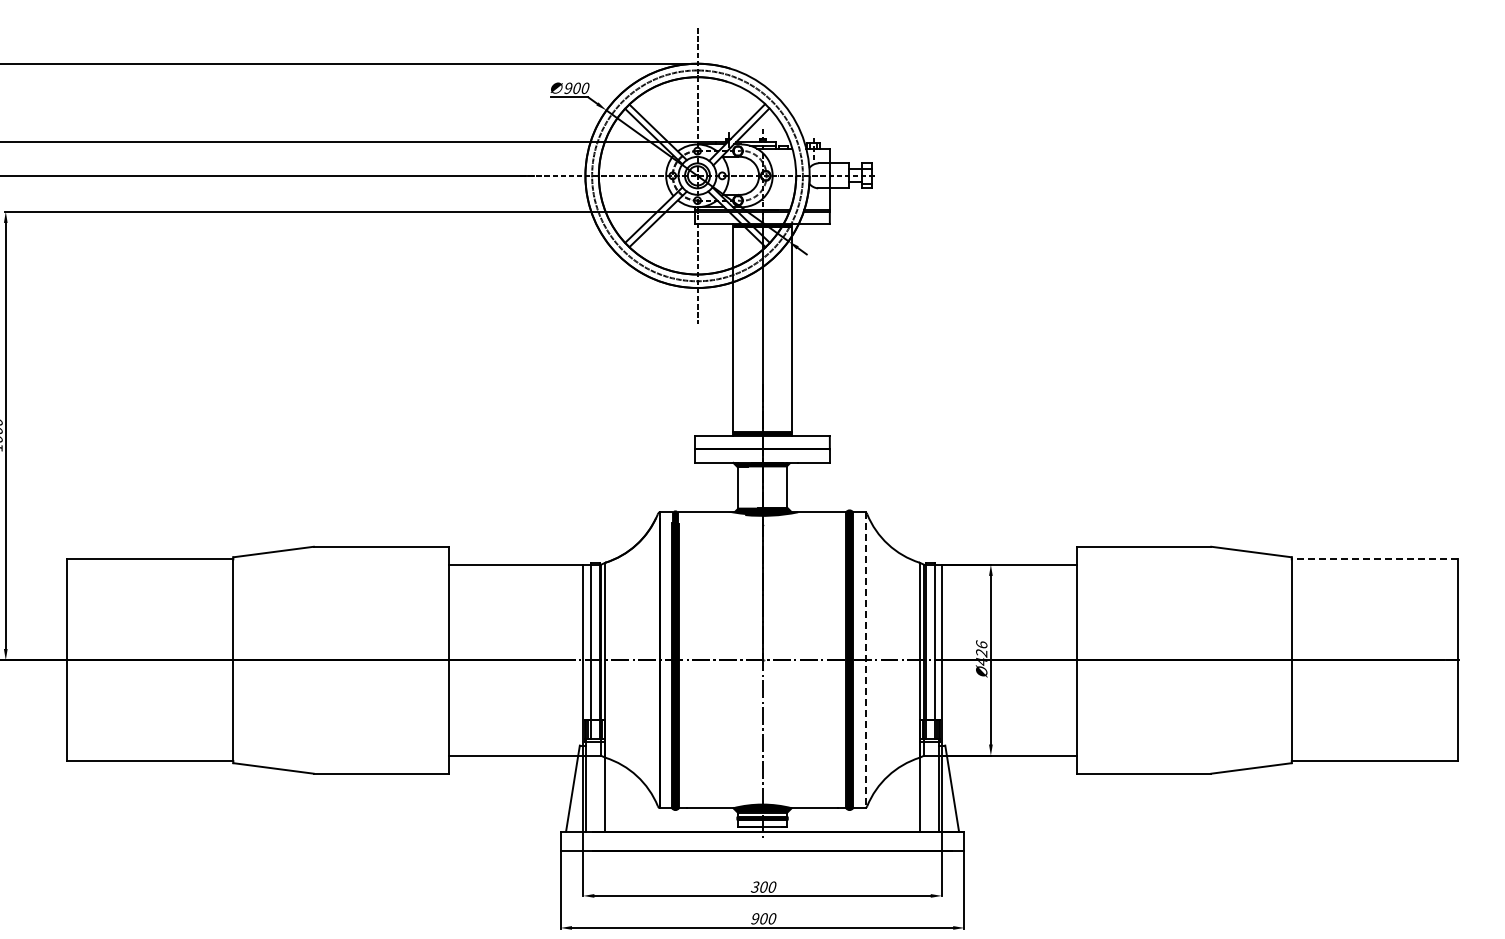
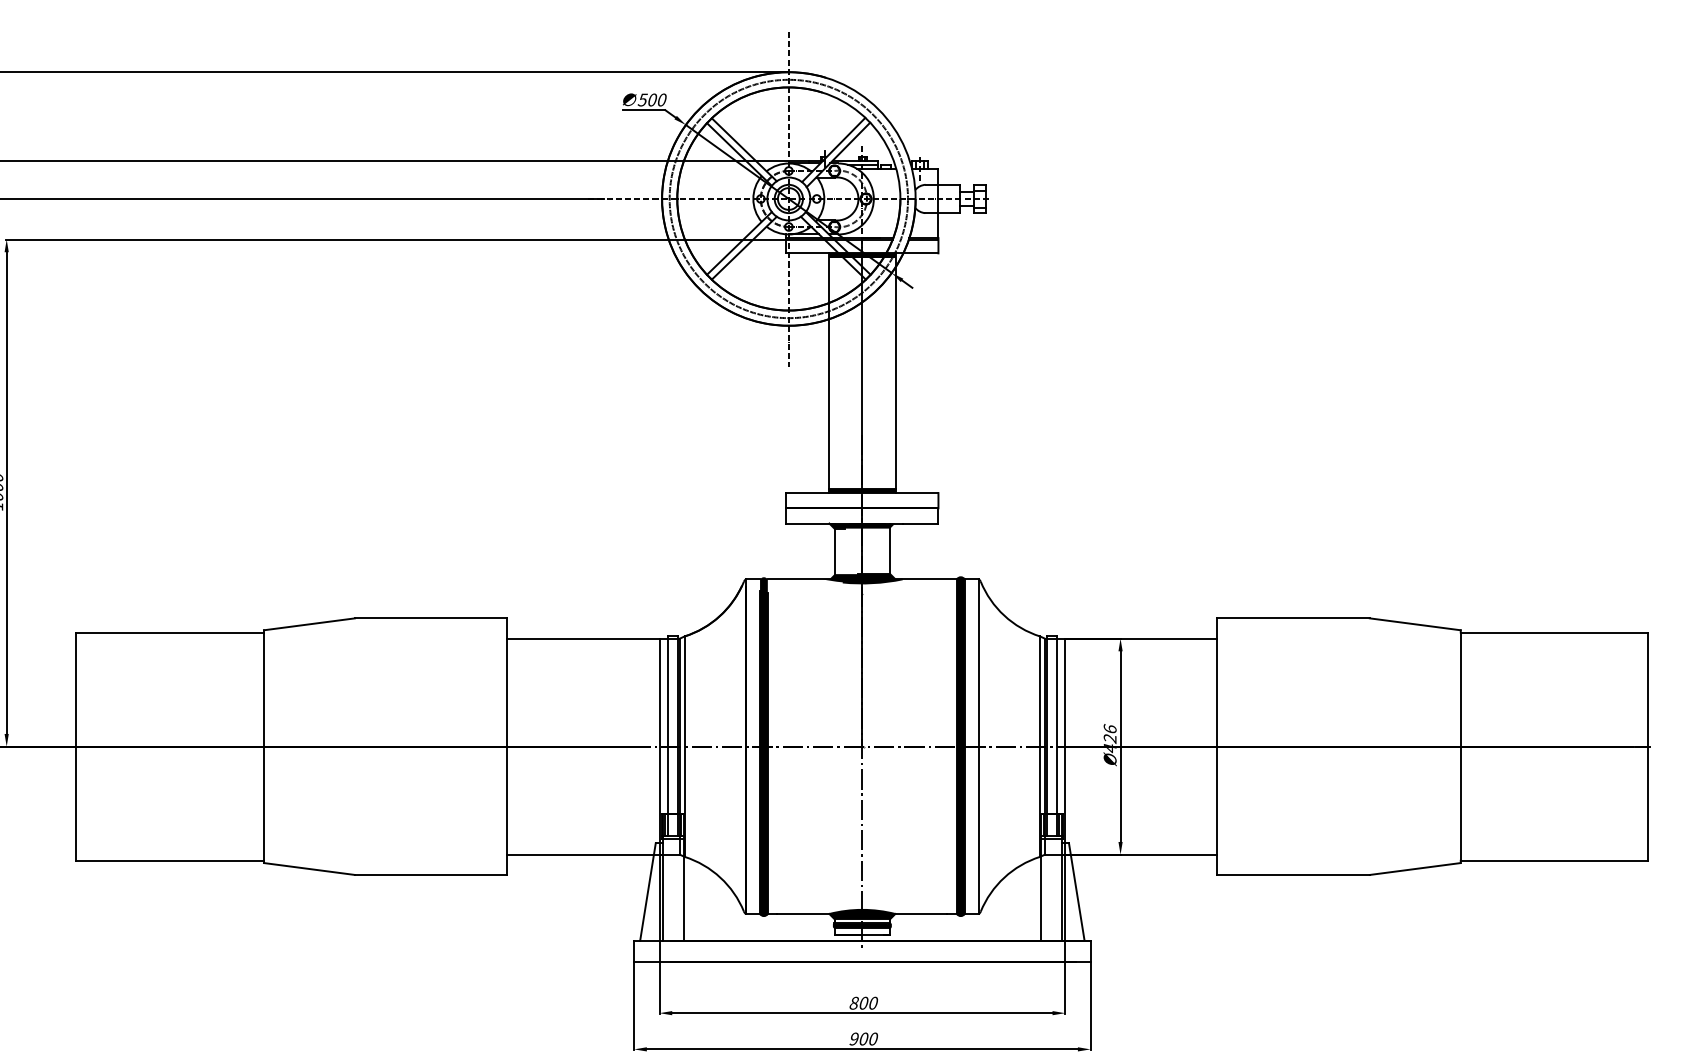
text: (567, 87) -> (641, 99), 900 -> 500
line: (1374, 559) -> (1554, 632), dashed -> solid
line: (865, 660) -> (978, 746), dashed -> solid
text: (754, 886) -> (853, 1002), 300 -> 800

